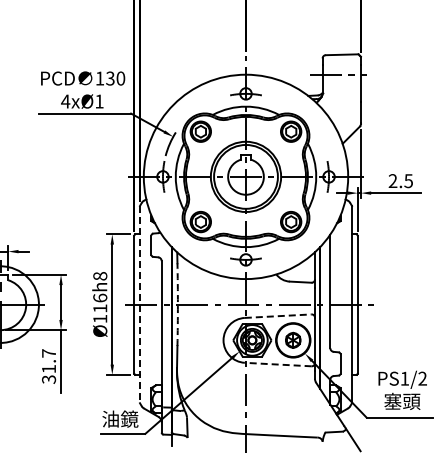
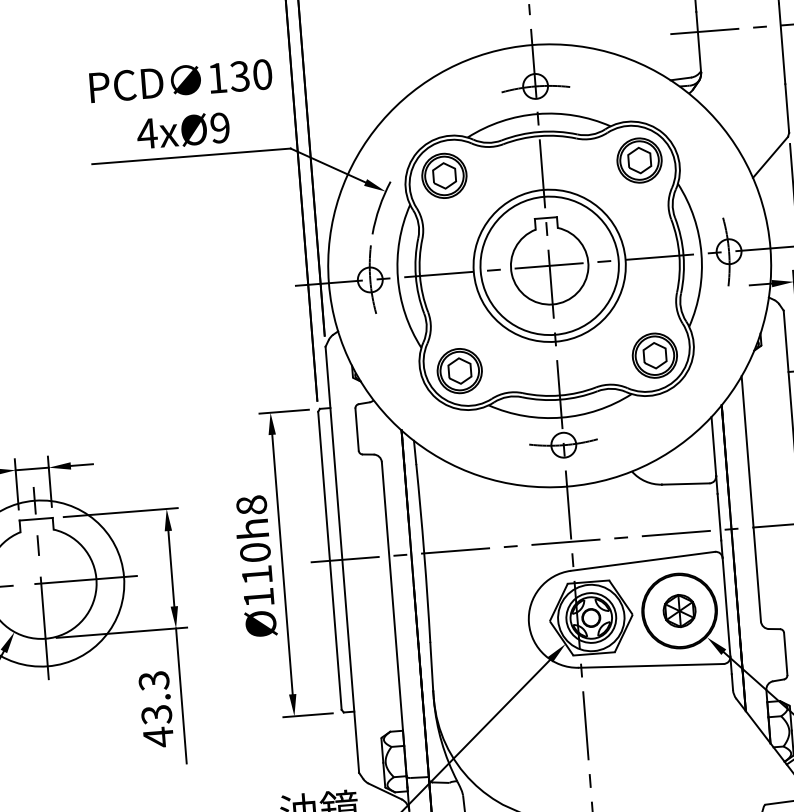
text: (99, 101) -> (220, 127), 4xØ1 -> 4xØ9
text: (100, 297) -> (255, 551), Ø116h8 -> Ø110h8
line: (139, 304) -> (341, 559), dashed -> solid
arc: (177, 304) -> (423, 553), dashed -> solid
line: (278, 316) -> (643, 561), dashed -> solid
line: (277, 364) -> (649, 665), dashed -> solid
text: (49, 366) -> (157, 708), 31.7 -> 43.3

